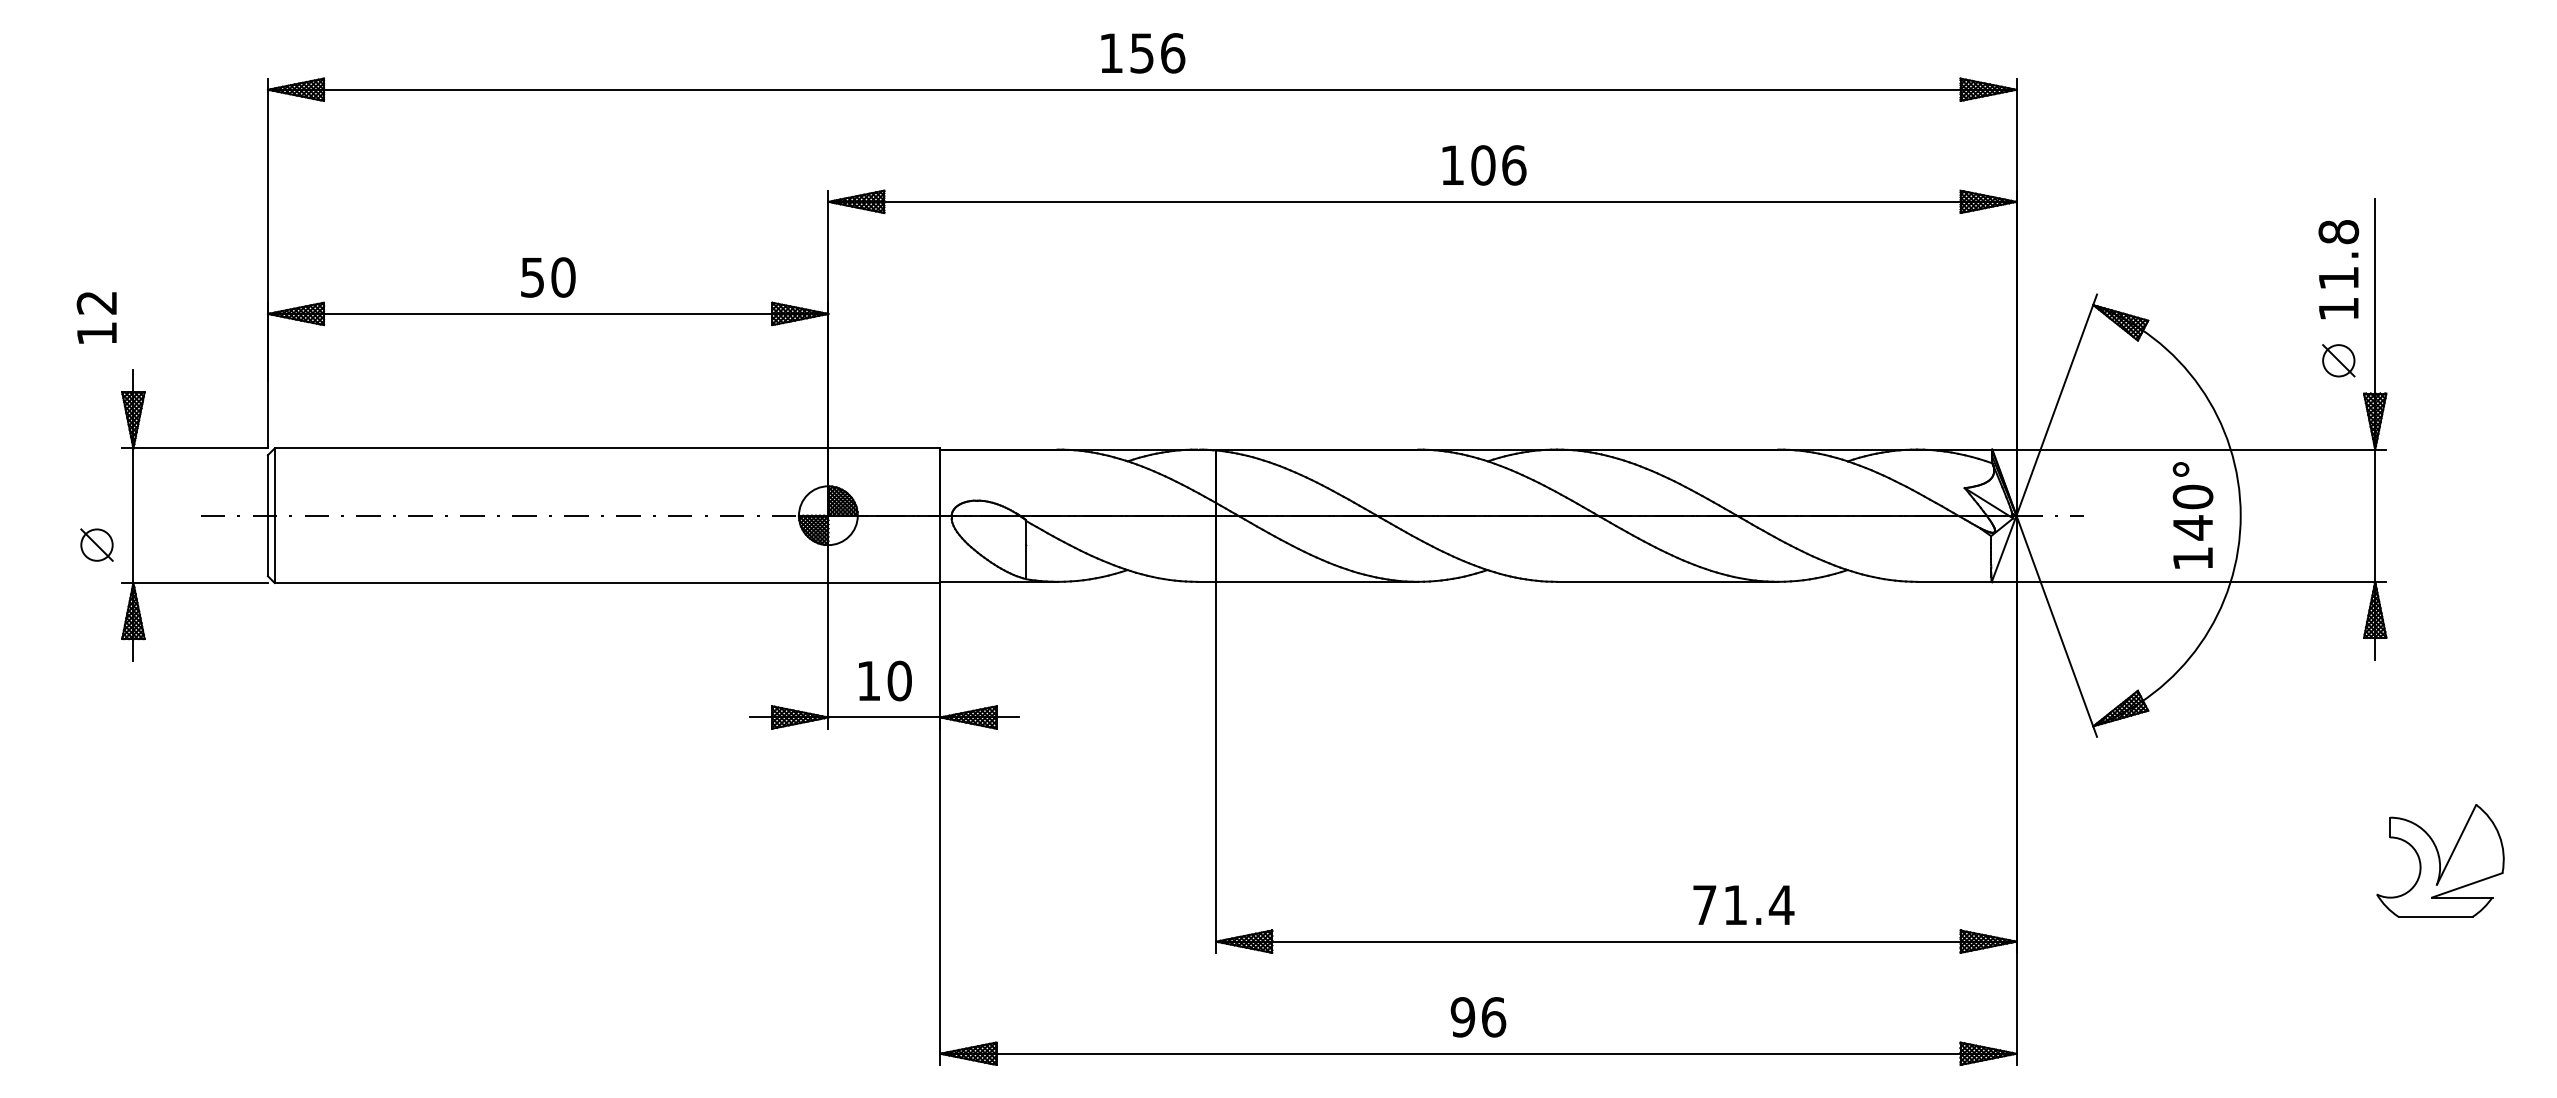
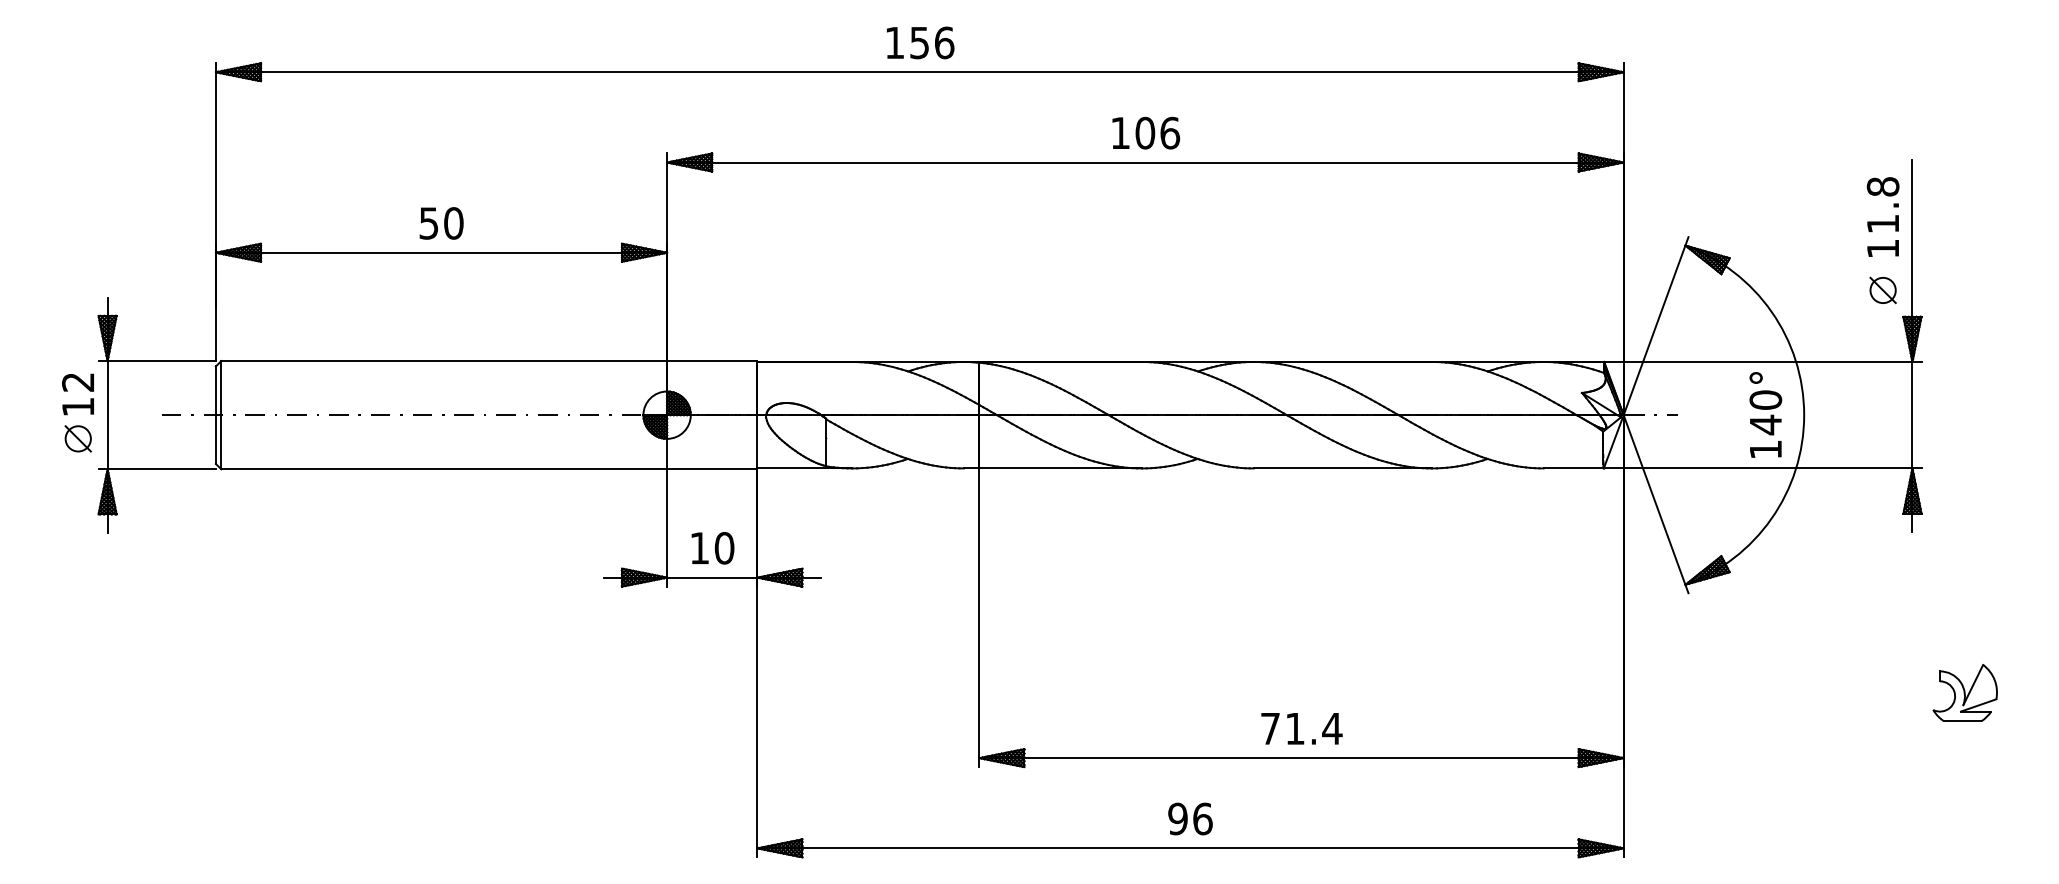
text: (1484, 165) -> (1146, 133), moved
text: (96, 317) -> (77, 394), moved
part: (2440, 860) -> (1965, 692), size x0.62
text: (1743, 904) -> (1301, 728), moved

